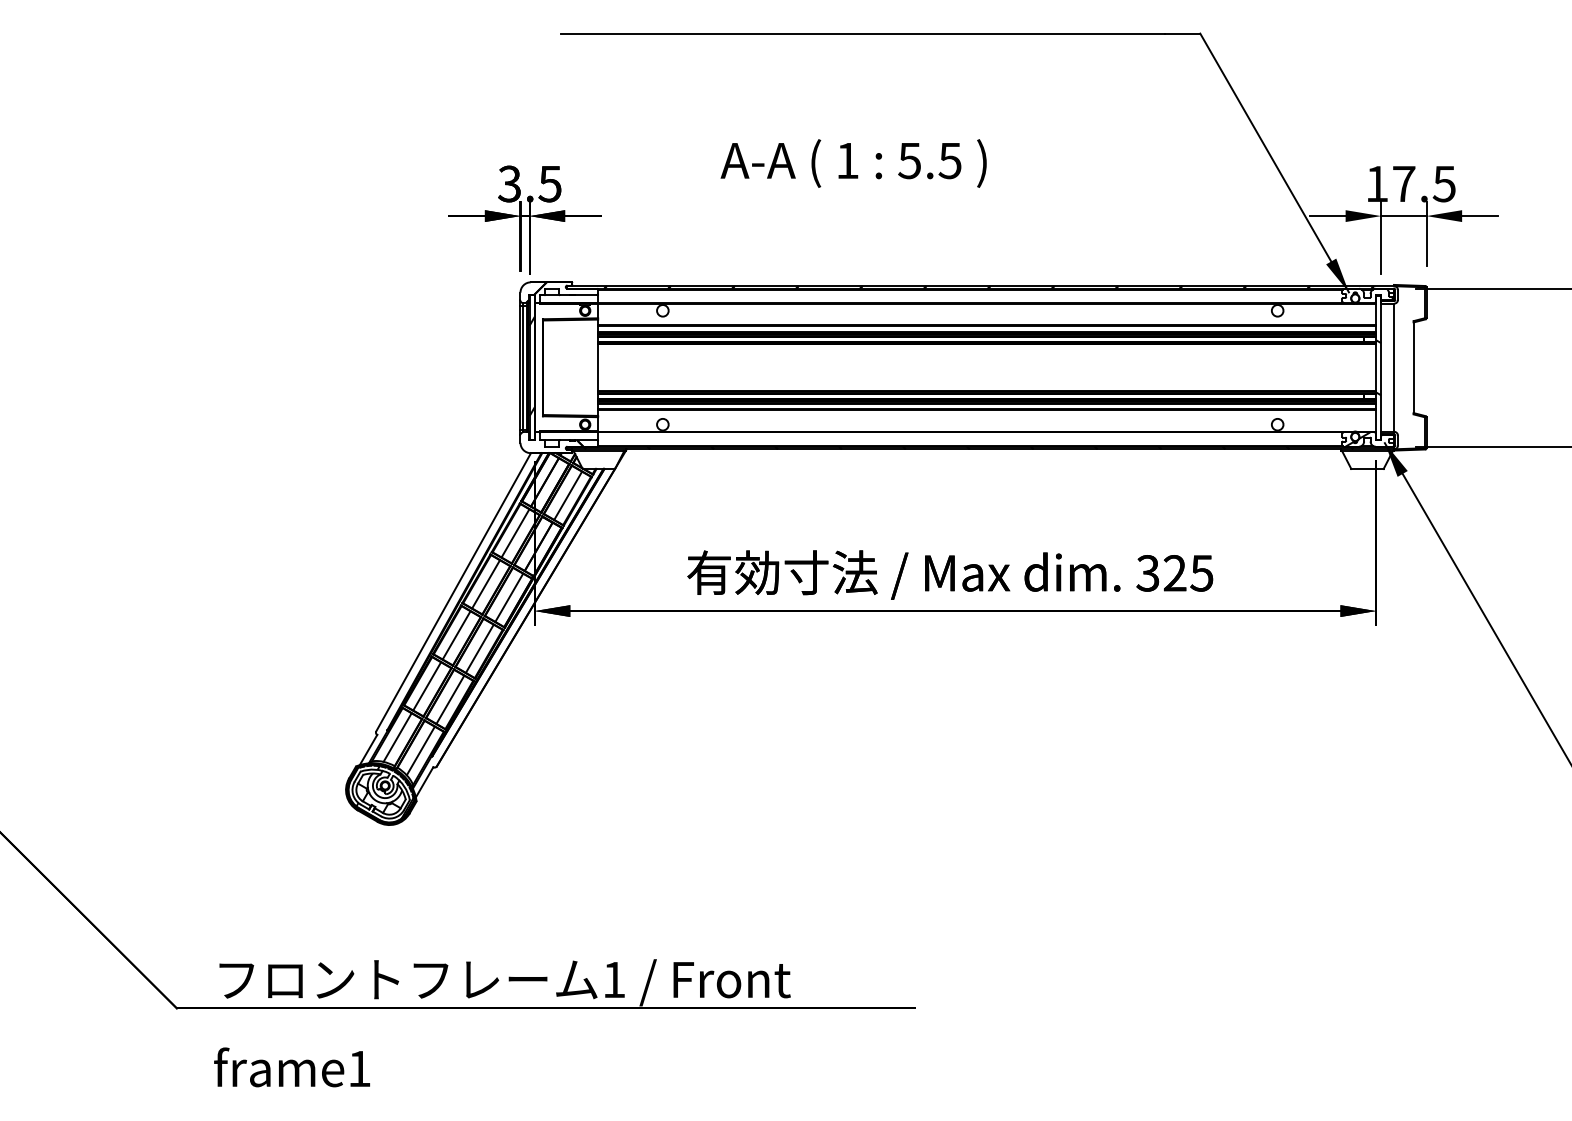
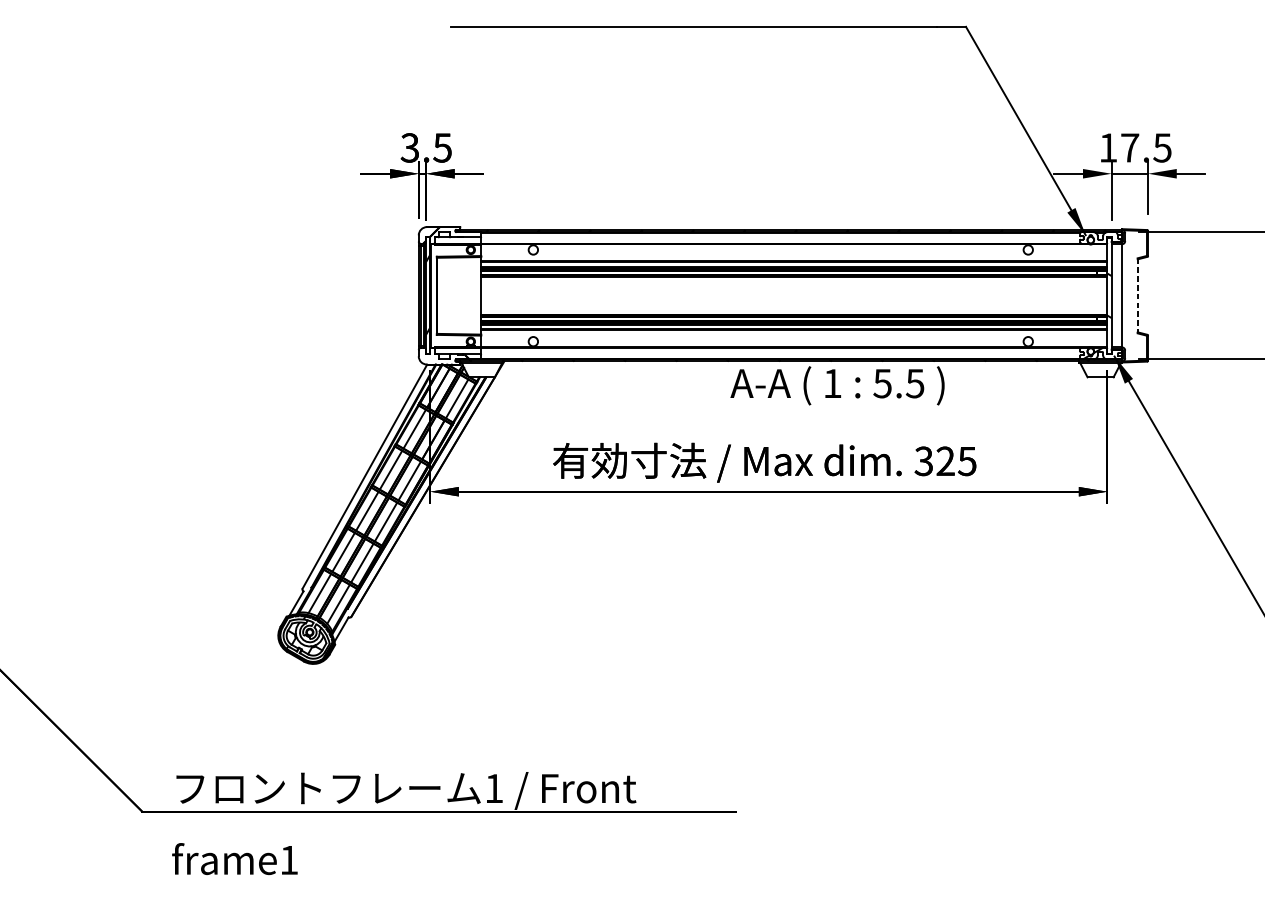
text: (853, 163) -> (837, 385), moved
line: (1413, 367) -> (1137, 295), solid -> dashed

